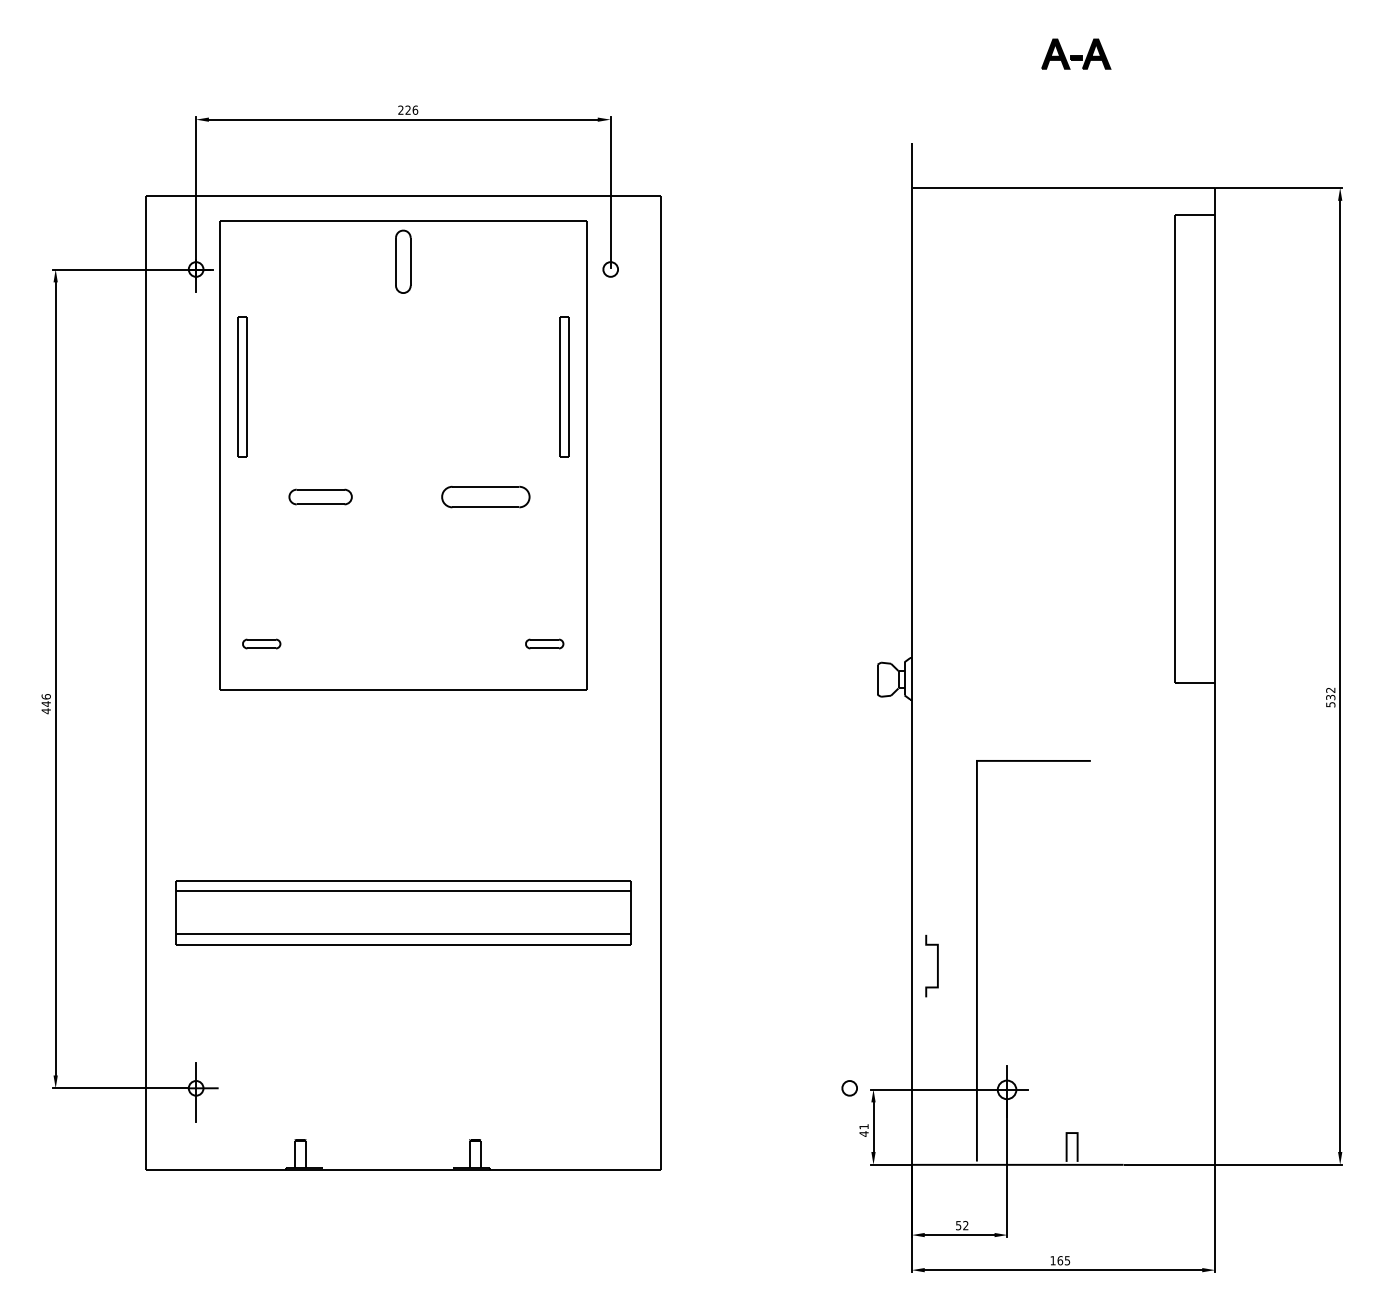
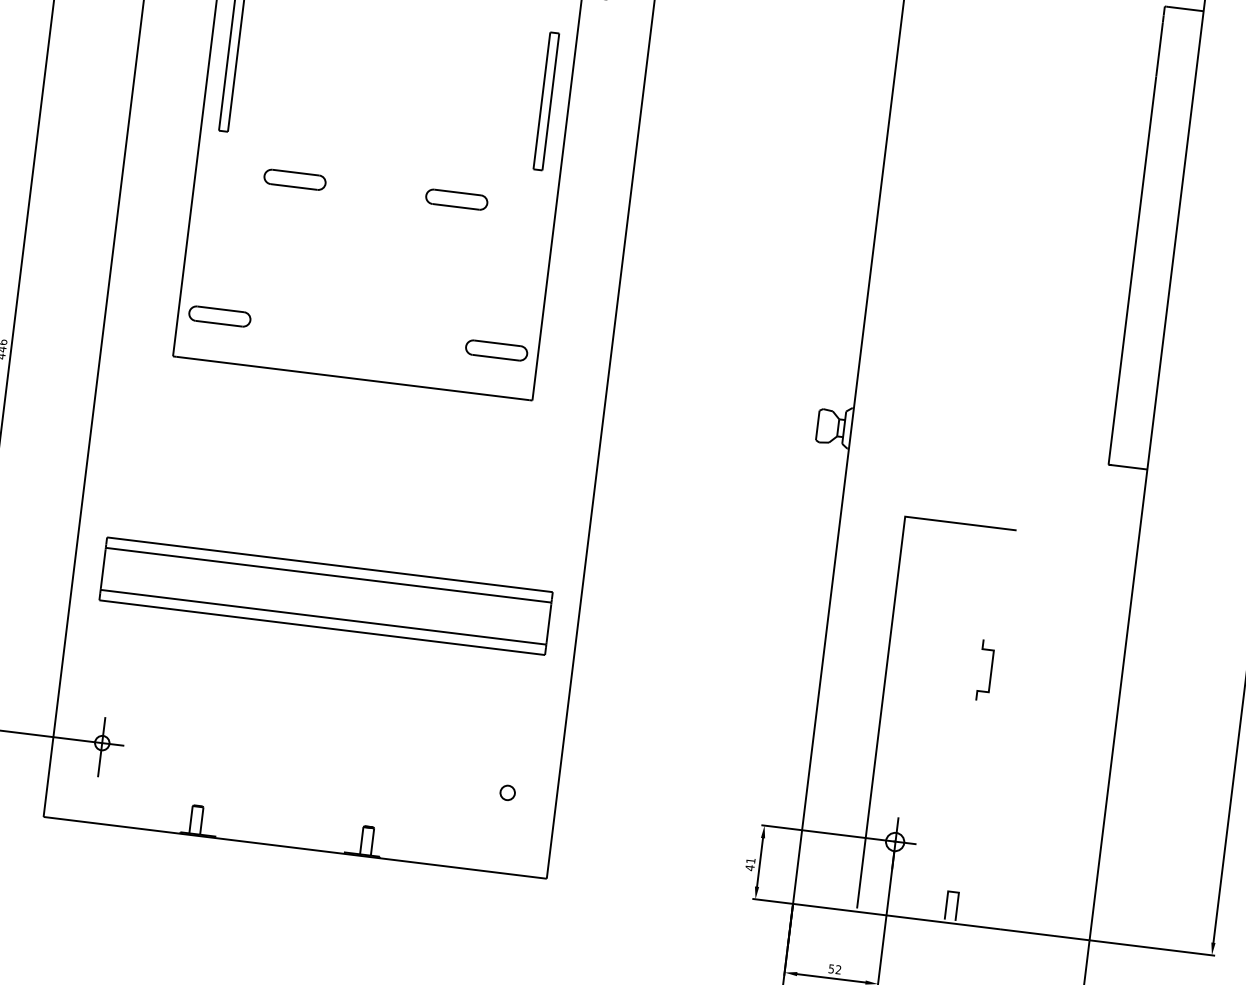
part: (486, 496) -> (457, 199), size x0.71
part: (261, 643) -> (219, 315), size x1.67
part: (544, 643) -> (496, 349), size x1.67
curve: (937, 965) -> (991, 670), moved
part: (849, 1088) -> (507, 793), moved

